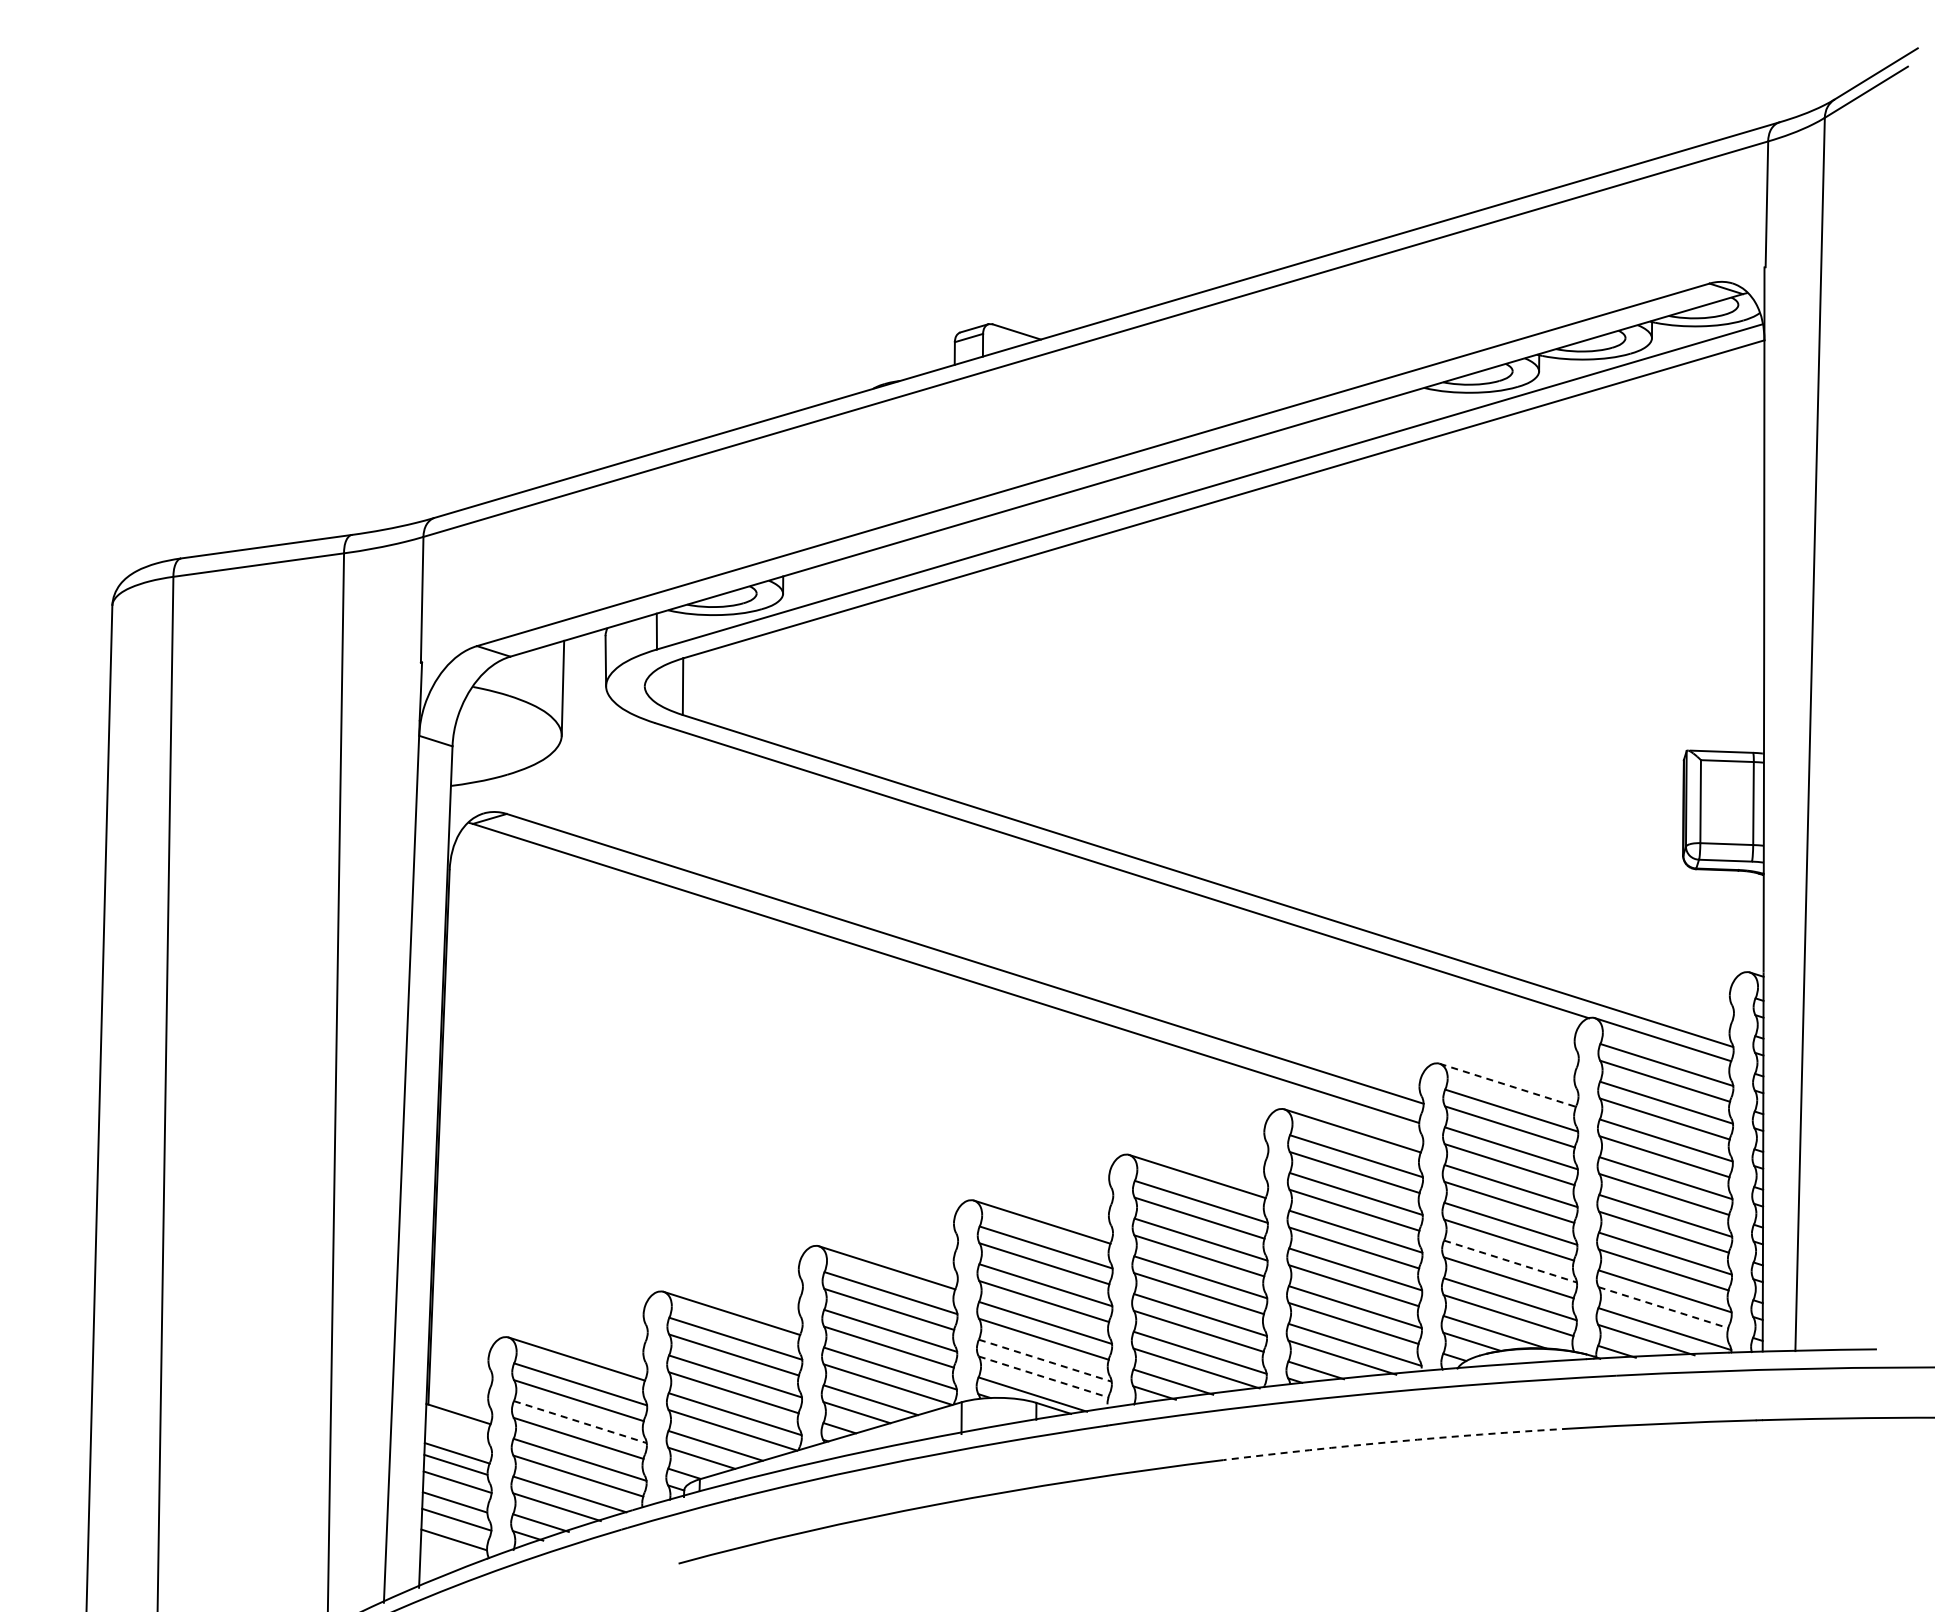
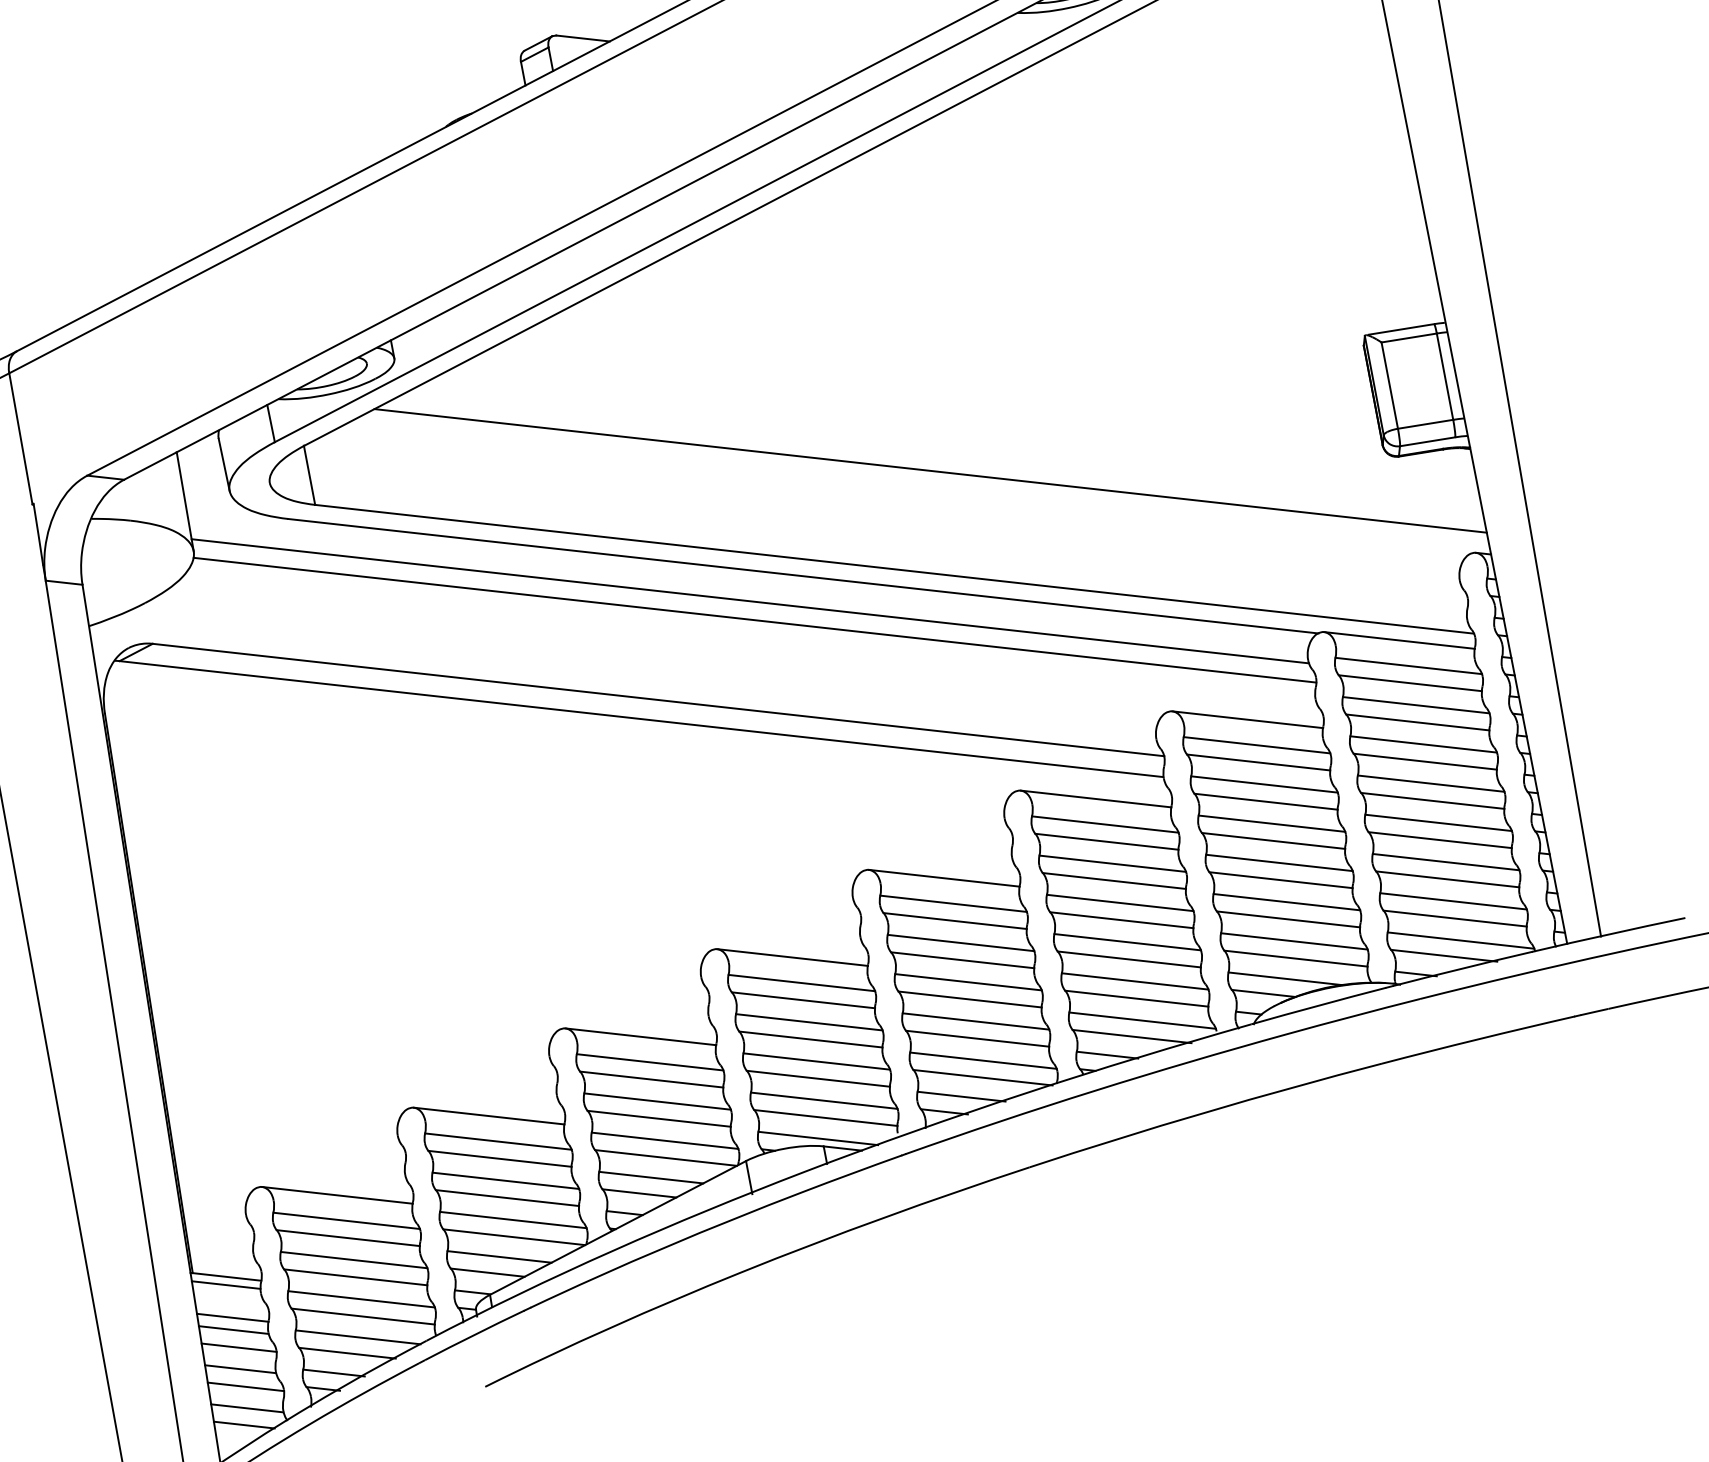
line: (1259, 796) -> (930, 470), added
line: (1068, 884) -> (750, 601), added
line: (1069, 902) -> (755, 620), added
line: (1507, 1085) -> (1247, 720), dashed -> solid
line: (1510, 1261) -> (1286, 902), dashed -> solid
line: (1663, 1307) -> (1455, 918), dashed -> solid
line: (1045, 1360) -> (824, 1100), dashed -> solid
line: (1044, 1377) -> (826, 1118), dashed -> solid
line: (457, 1421) -> (226, 1284), added
line: (580, 1422) -> (354, 1260), dashed -> solid
arc: (1395, 1441) -> (1204, 1112), dashed -> solid
line: (447, 1554) -> (243, 1424), added

